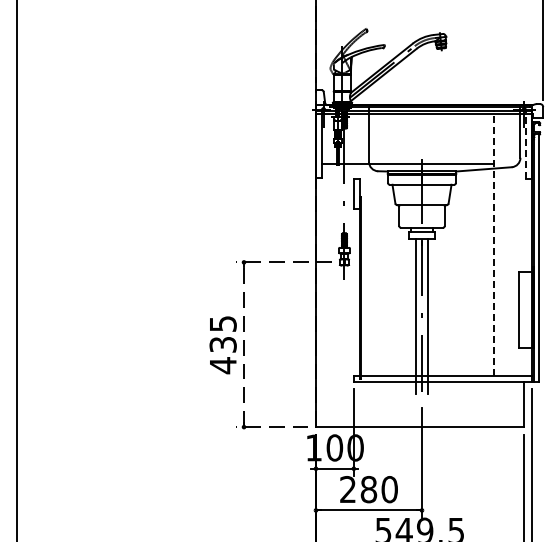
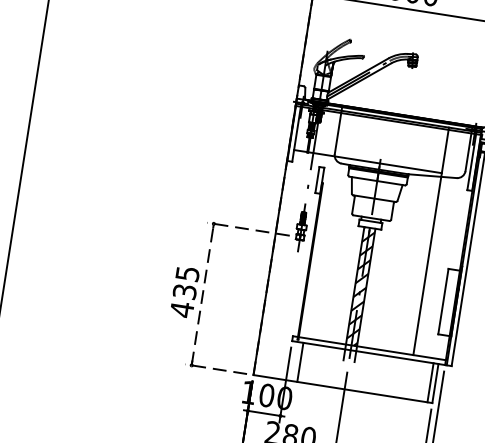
line: (525, 145) -> (471, 161), dashed -> solid
line: (493, 243) -> (430, 241), dashed -> solid
hatch: (421, 307) -> (360, 286), added
line: (366, 404) -> (299, 362), added
line: (518, 404) -> (430, 382), added

